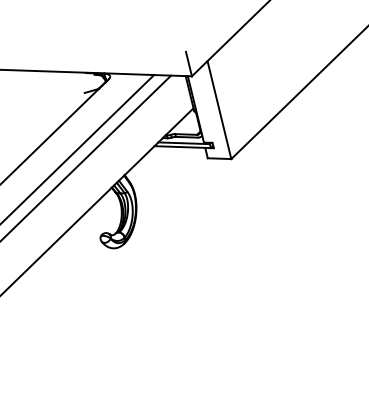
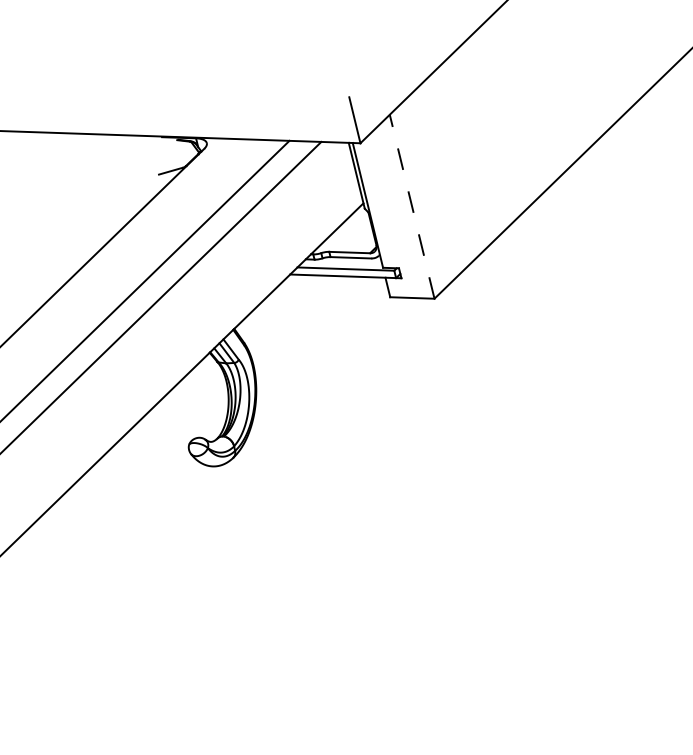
line: (219, 109) -> (412, 205), solid -> dashed

